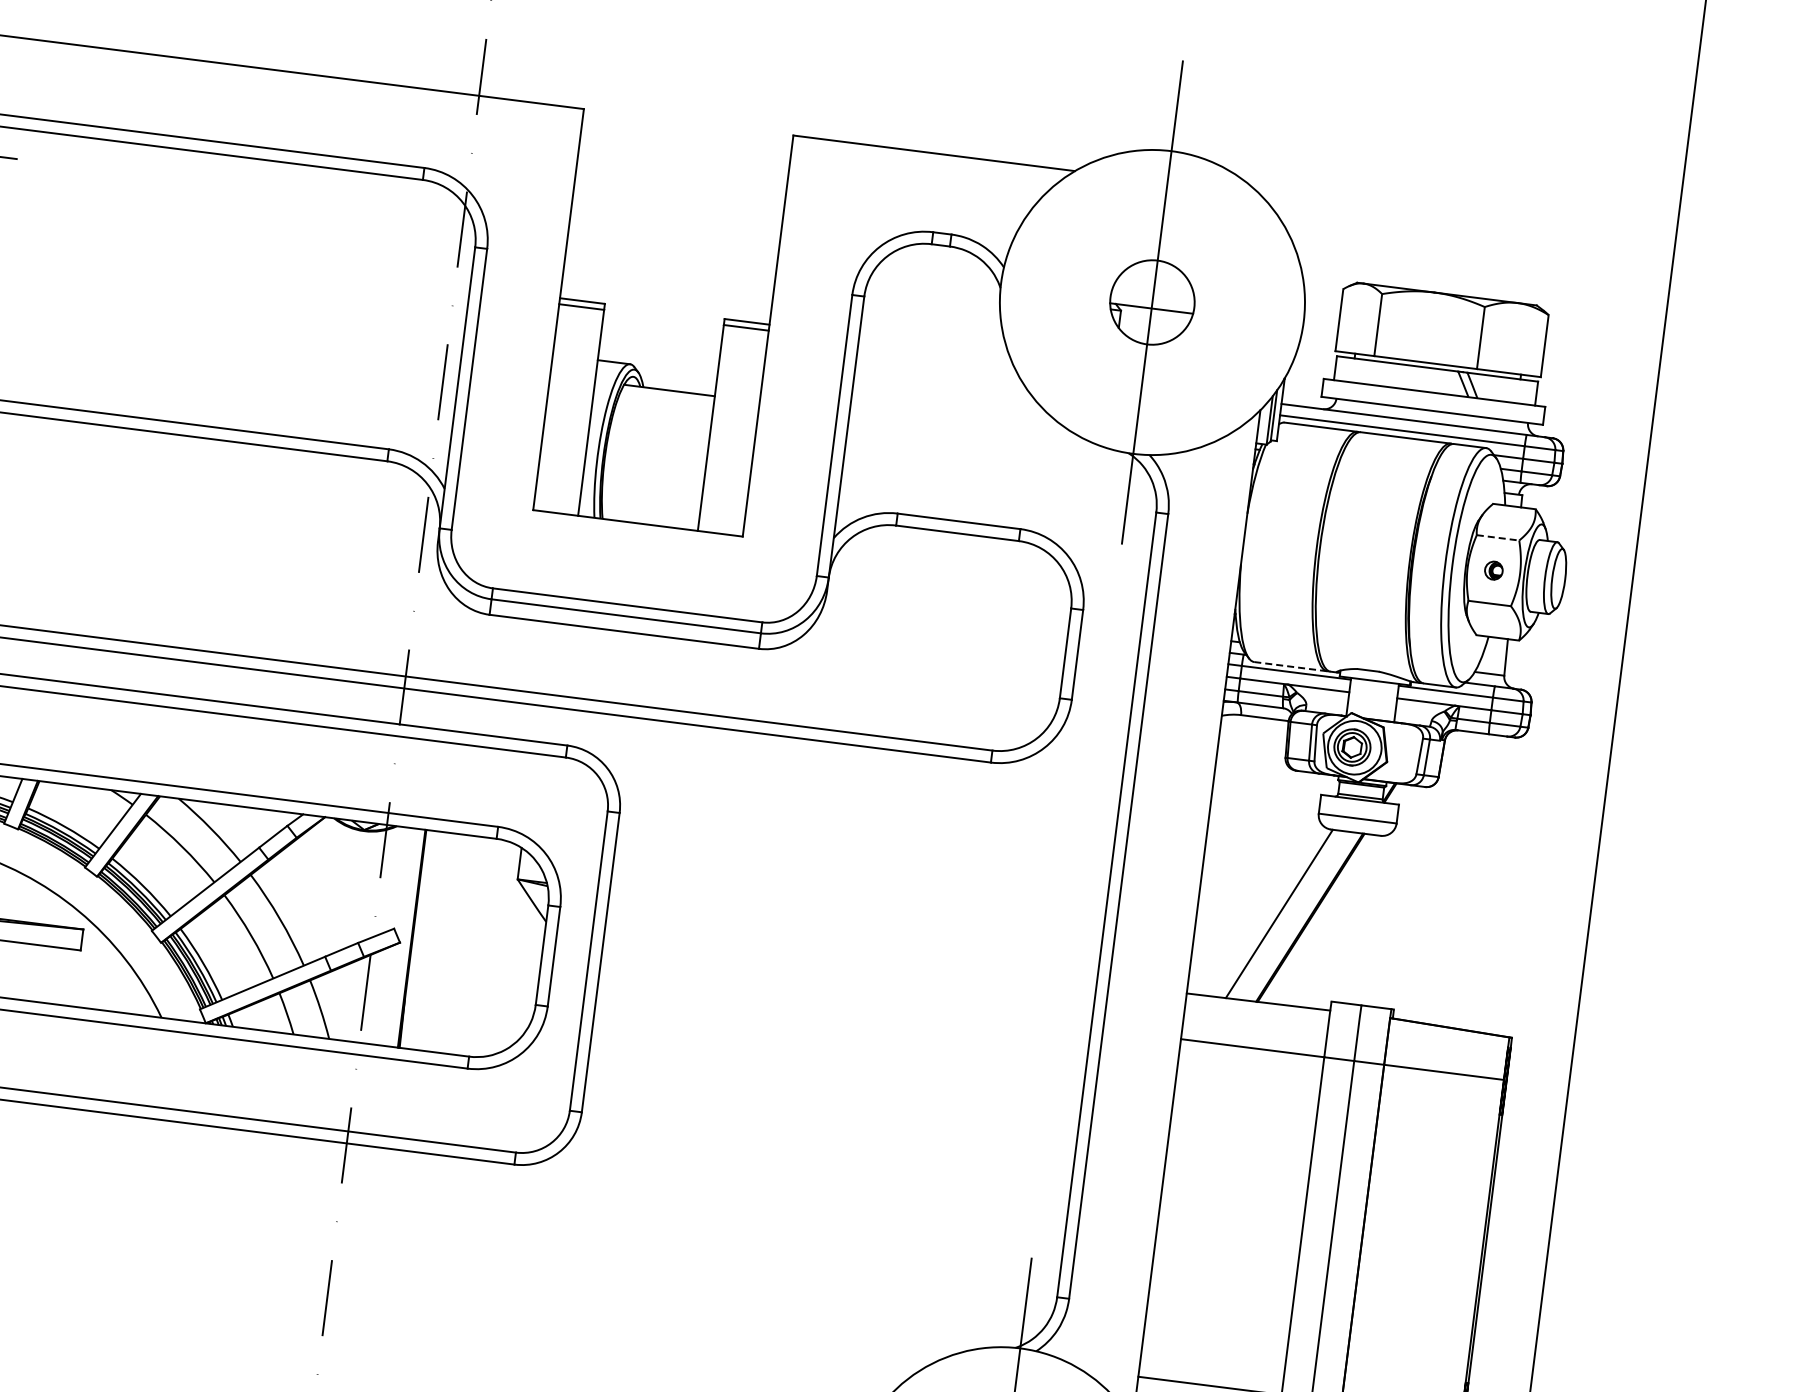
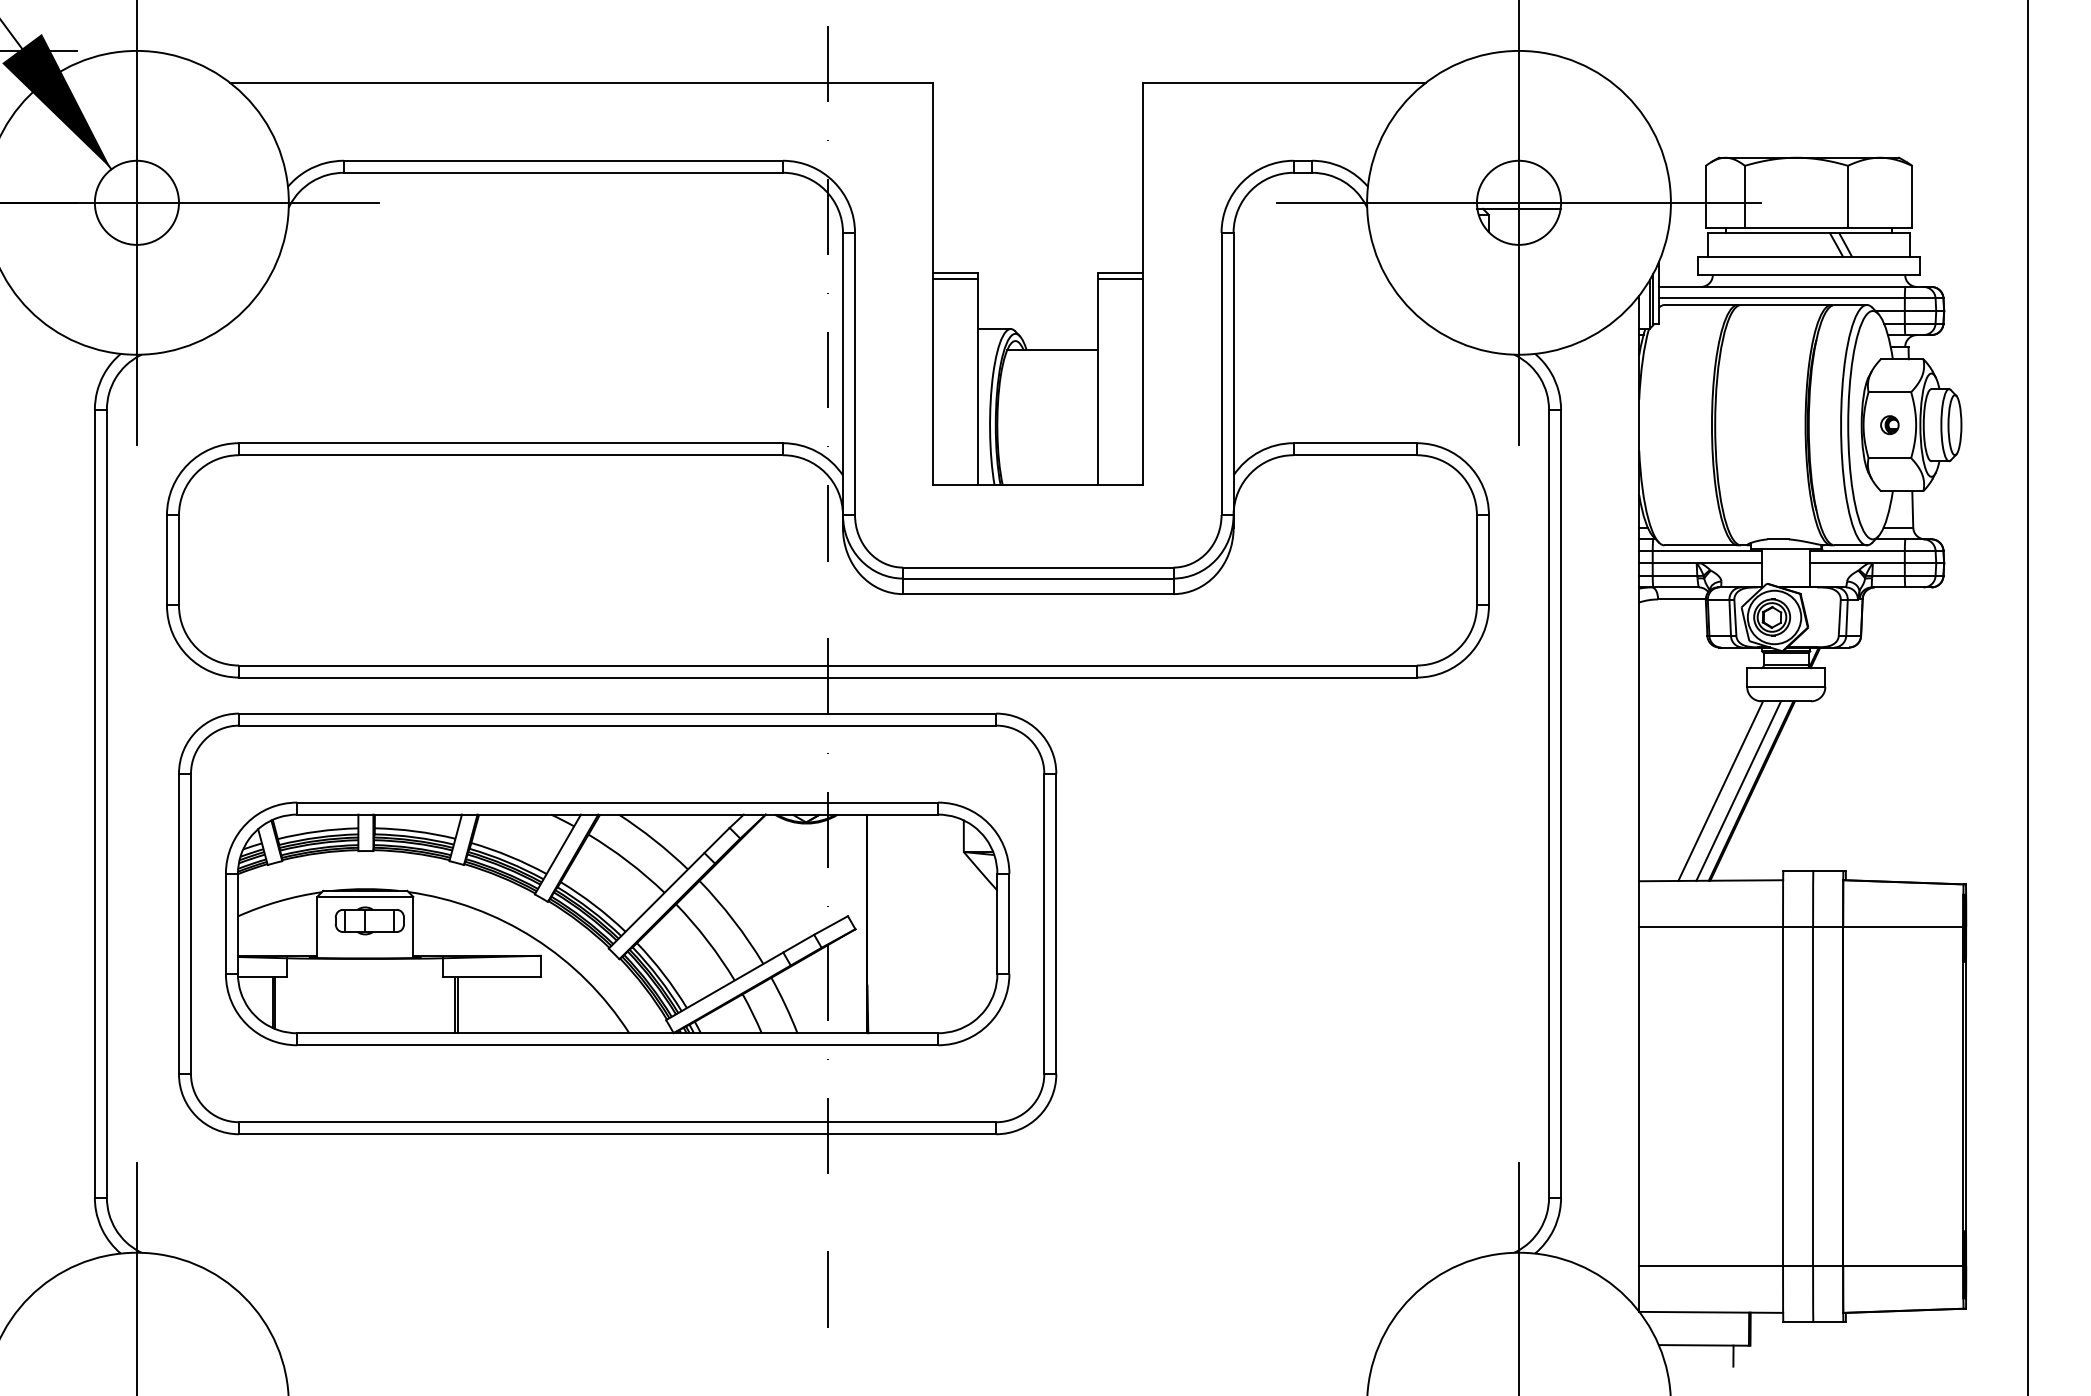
line: (1151, 302) -> (1518, 202), added
line: (1498, 538) -> (1890, 392), dashed -> solid
line: (1291, 666) -> (1701, 545), dashed -> solid
line: (1297, 915) -> (1738, 790), added

